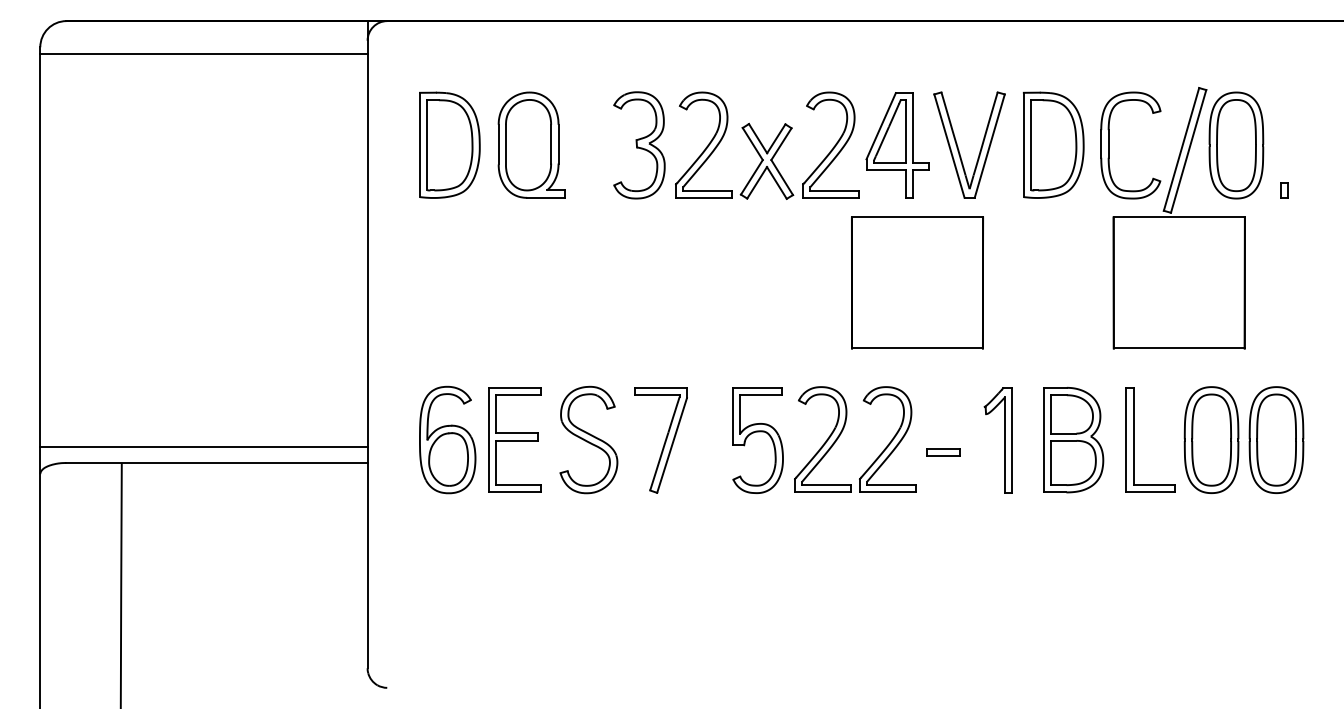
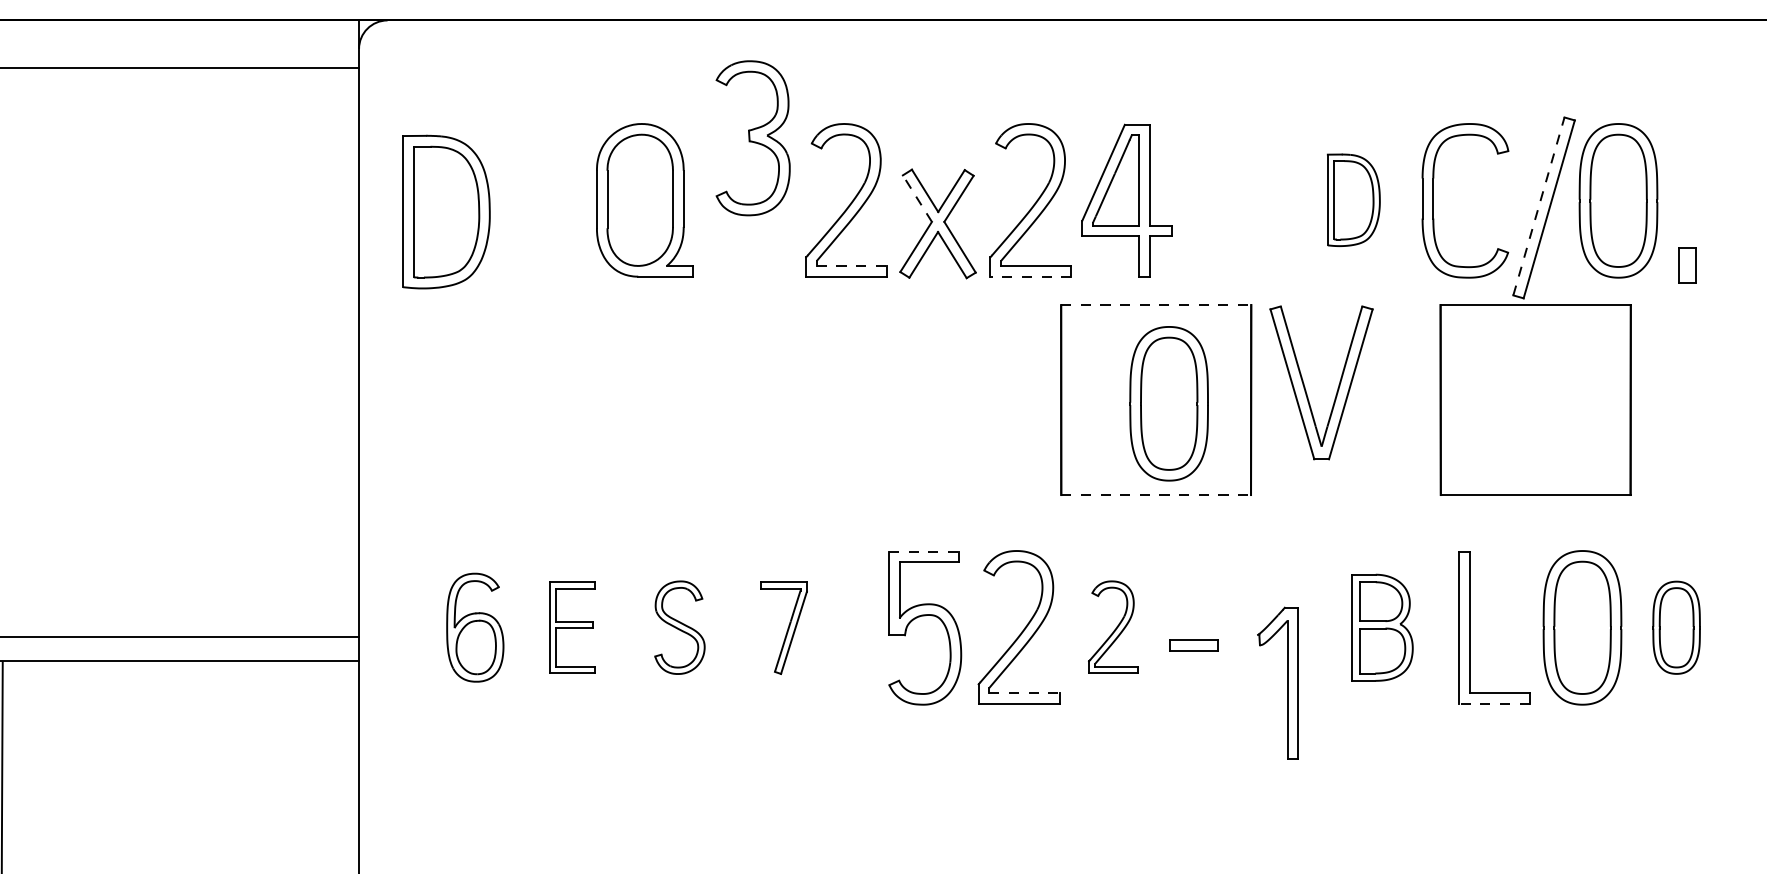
part: (449, 144) -> (445, 210), moved
part: (531, 144) -> (644, 199), moved
line: (752, 144) -> (917, 199), solid -> dashed
part: (1053, 144) -> (1353, 199), size x0.6
part: (639, 145) -> (753, 138), moved
part: (958, 146) -> (1305, 384), moved
line: (1181, 149) -> (1538, 206), solid -> dashed
line: (708, 190) -> (853, 266), solid -> dashed
part: (1284, 190) -> (1688, 266), size x1.6
line: (831, 197) -> (1031, 276), solid -> dashed
line: (917, 217) -> (1156, 305), solid -> dashed
part: (926, 285) -> (1169, 403), added
line: (917, 348) -> (1156, 495), solid -> dashed
line: (757, 387) -> (924, 551), solid -> dashed
part: (447, 439) -> (474, 626), size x0.7
part: (514, 439) -> (572, 626), size x0.6
part: (588, 439) -> (679, 626), size x0.6
part: (887, 439) -> (1112, 626), size x0.6
part: (1073, 439) -> (1382, 626), size x0.7
part: (1276, 439) -> (1676, 626), size x0.6
part: (660, 440) -> (783, 628), size x0.6
part: (1004, 440) -> (1286, 683), moved
line: (827, 485) -> (1025, 693), solid -> dashed
line: (1150, 492) -> (1493, 703), solid -> dashed

